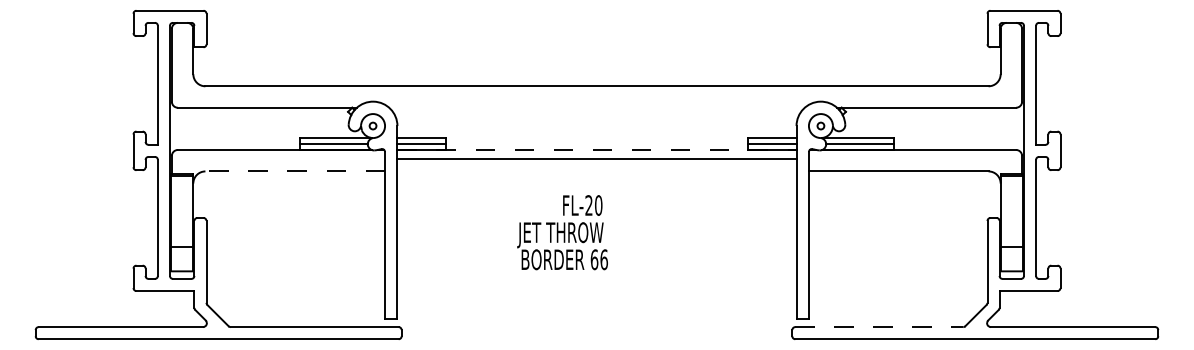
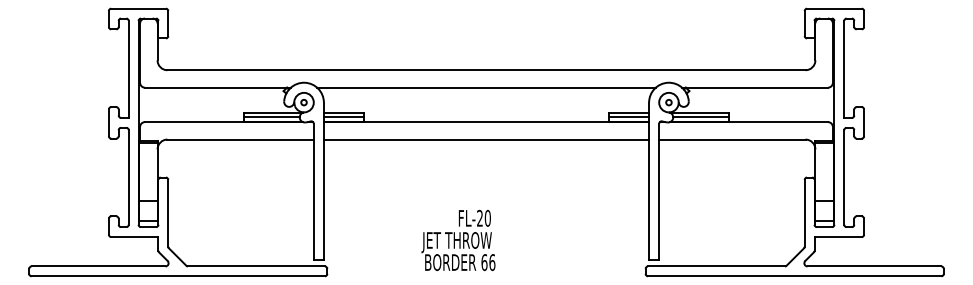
line: (597, 107) -> (486, 87), added
line: (597, 150) -> (486, 122), dashed -> solid
line: (597, 159) -> (486, 139), moved
line: (295, 171) -> (240, 139), dashed -> solid
text: (562, 232) -> (458, 240), moved
line: (879, 327) -> (716, 266), dashed -> solid

